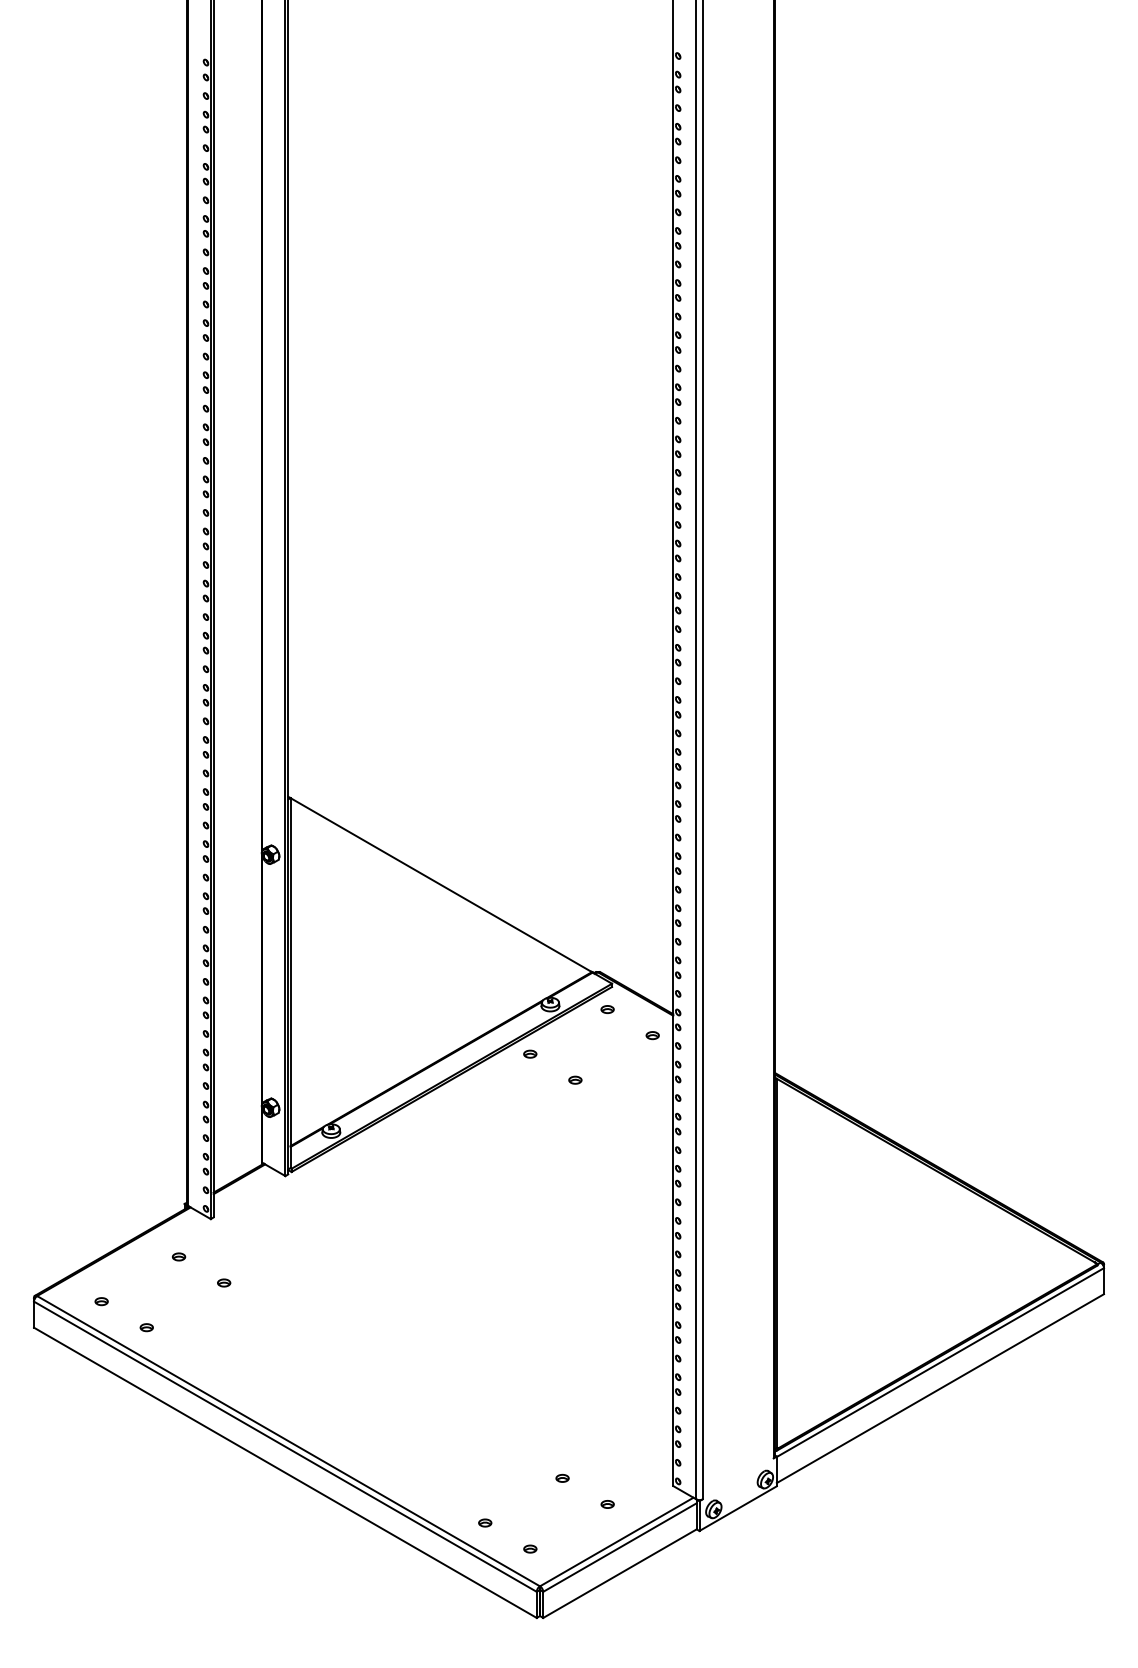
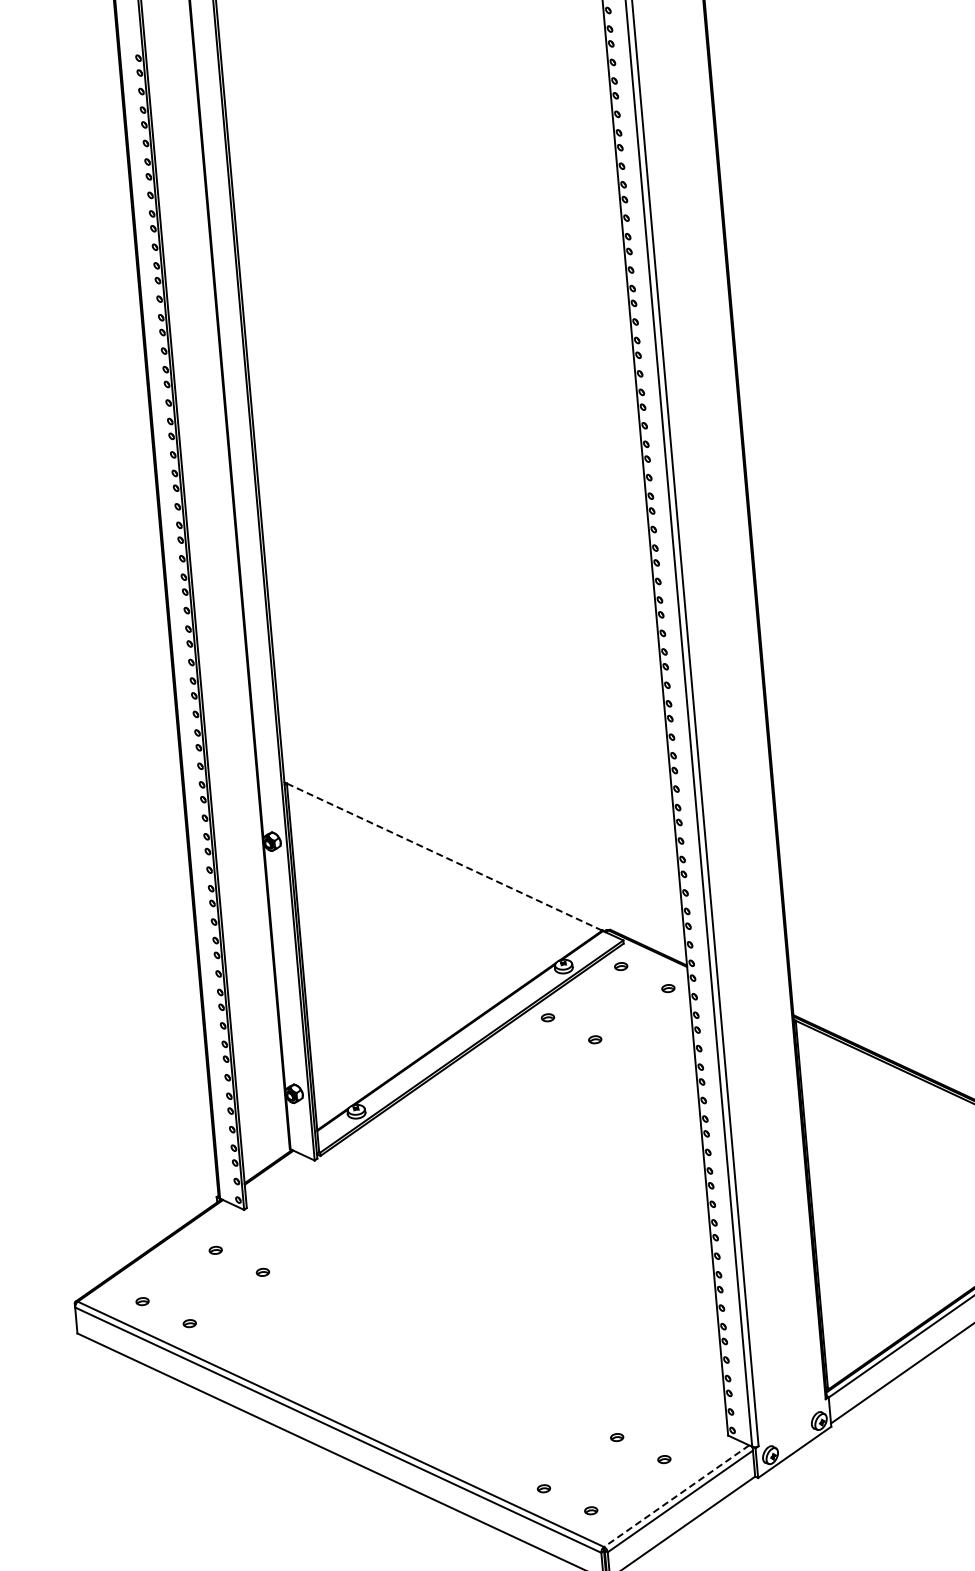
line: (441, 885) -> (444, 857), solid -> dashed
line: (616, 1542) -> (676, 1496), solid -> dashed

